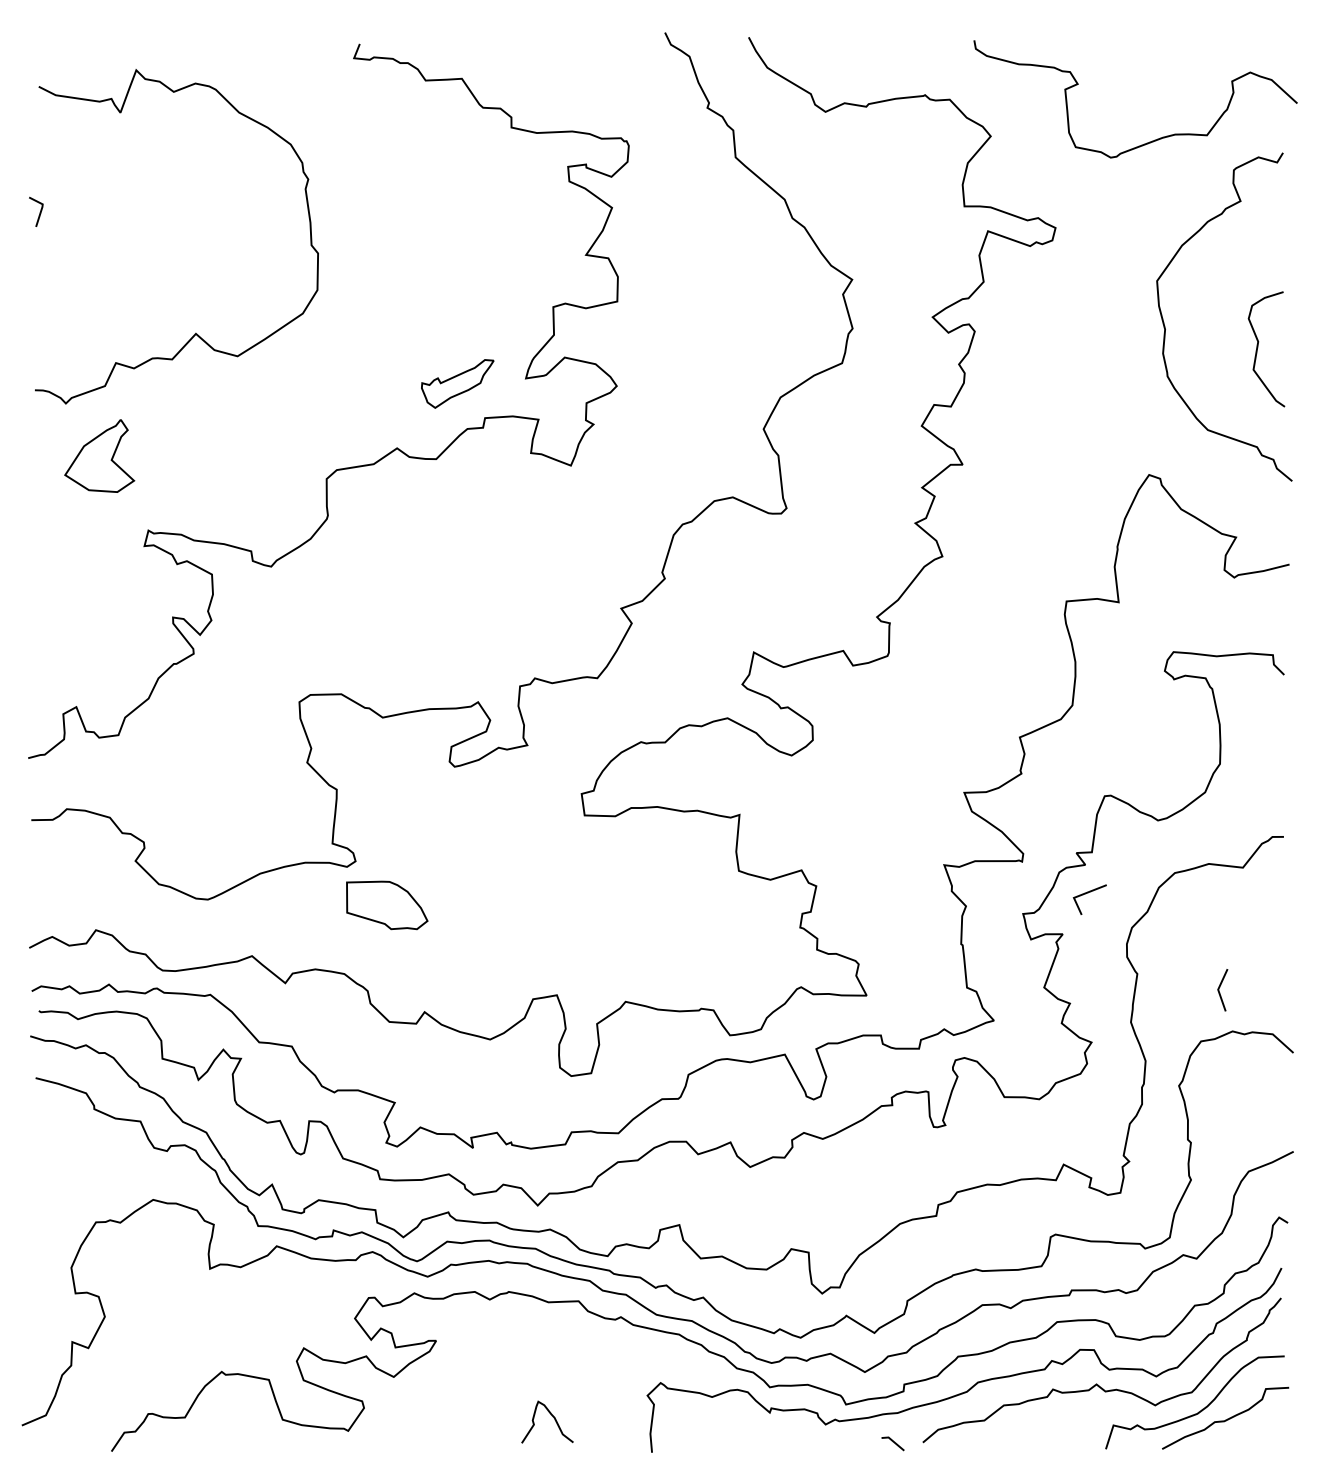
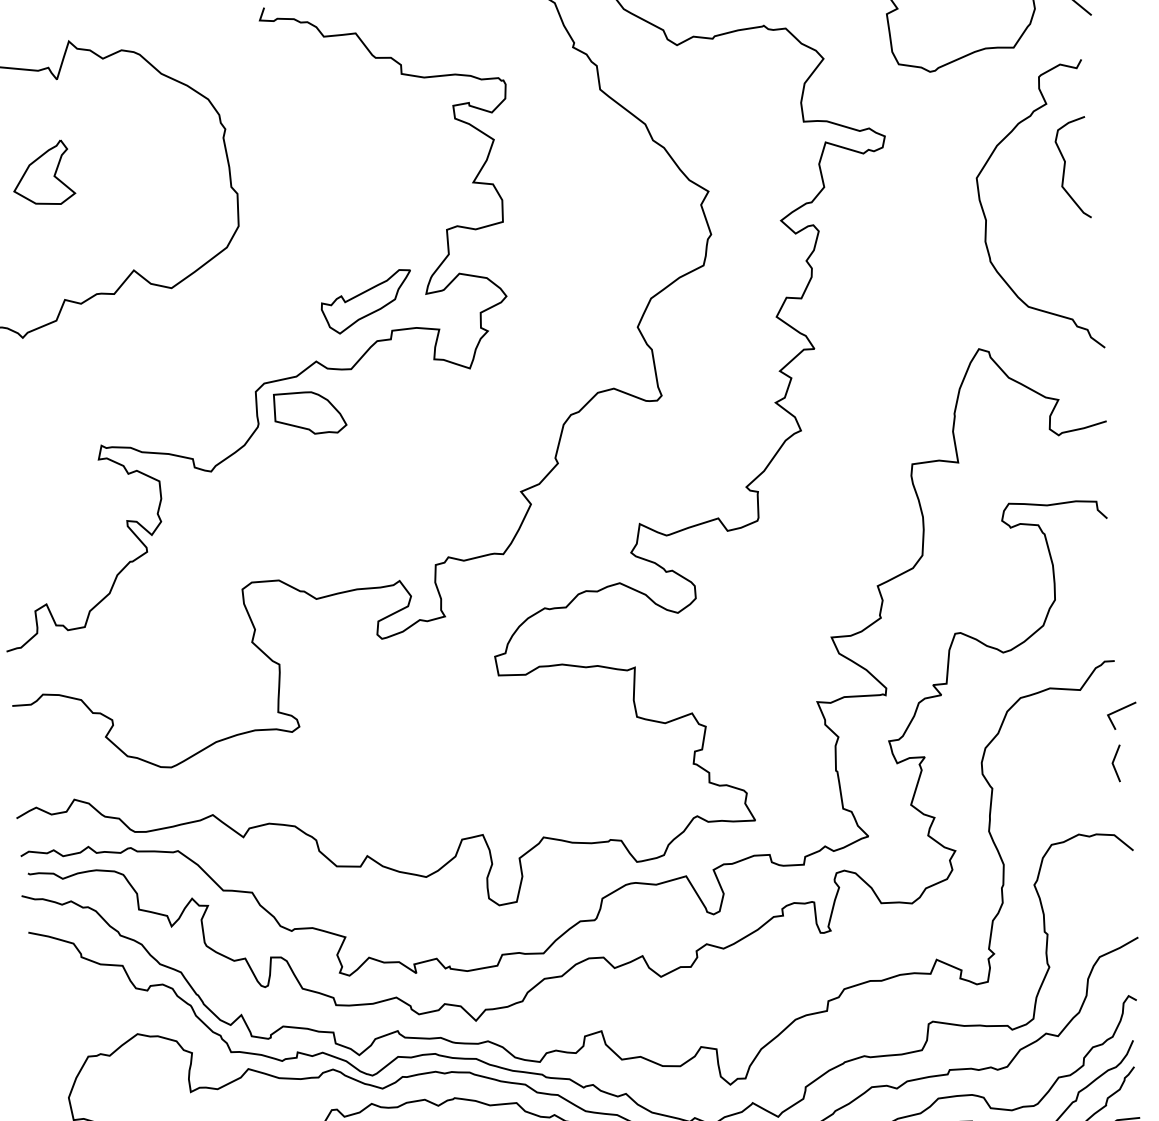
curve: (1258, 347) -> (1065, 166), moved
part: (457, 383) -> (366, 301), size x1.43
part: (99, 455) -> (43, 172), moved
line: (1088, 893) -> (1120, 710), moved
part: (387, 905) -> (310, 413), moved
line: (1220, 992) -> (1114, 765), moved

